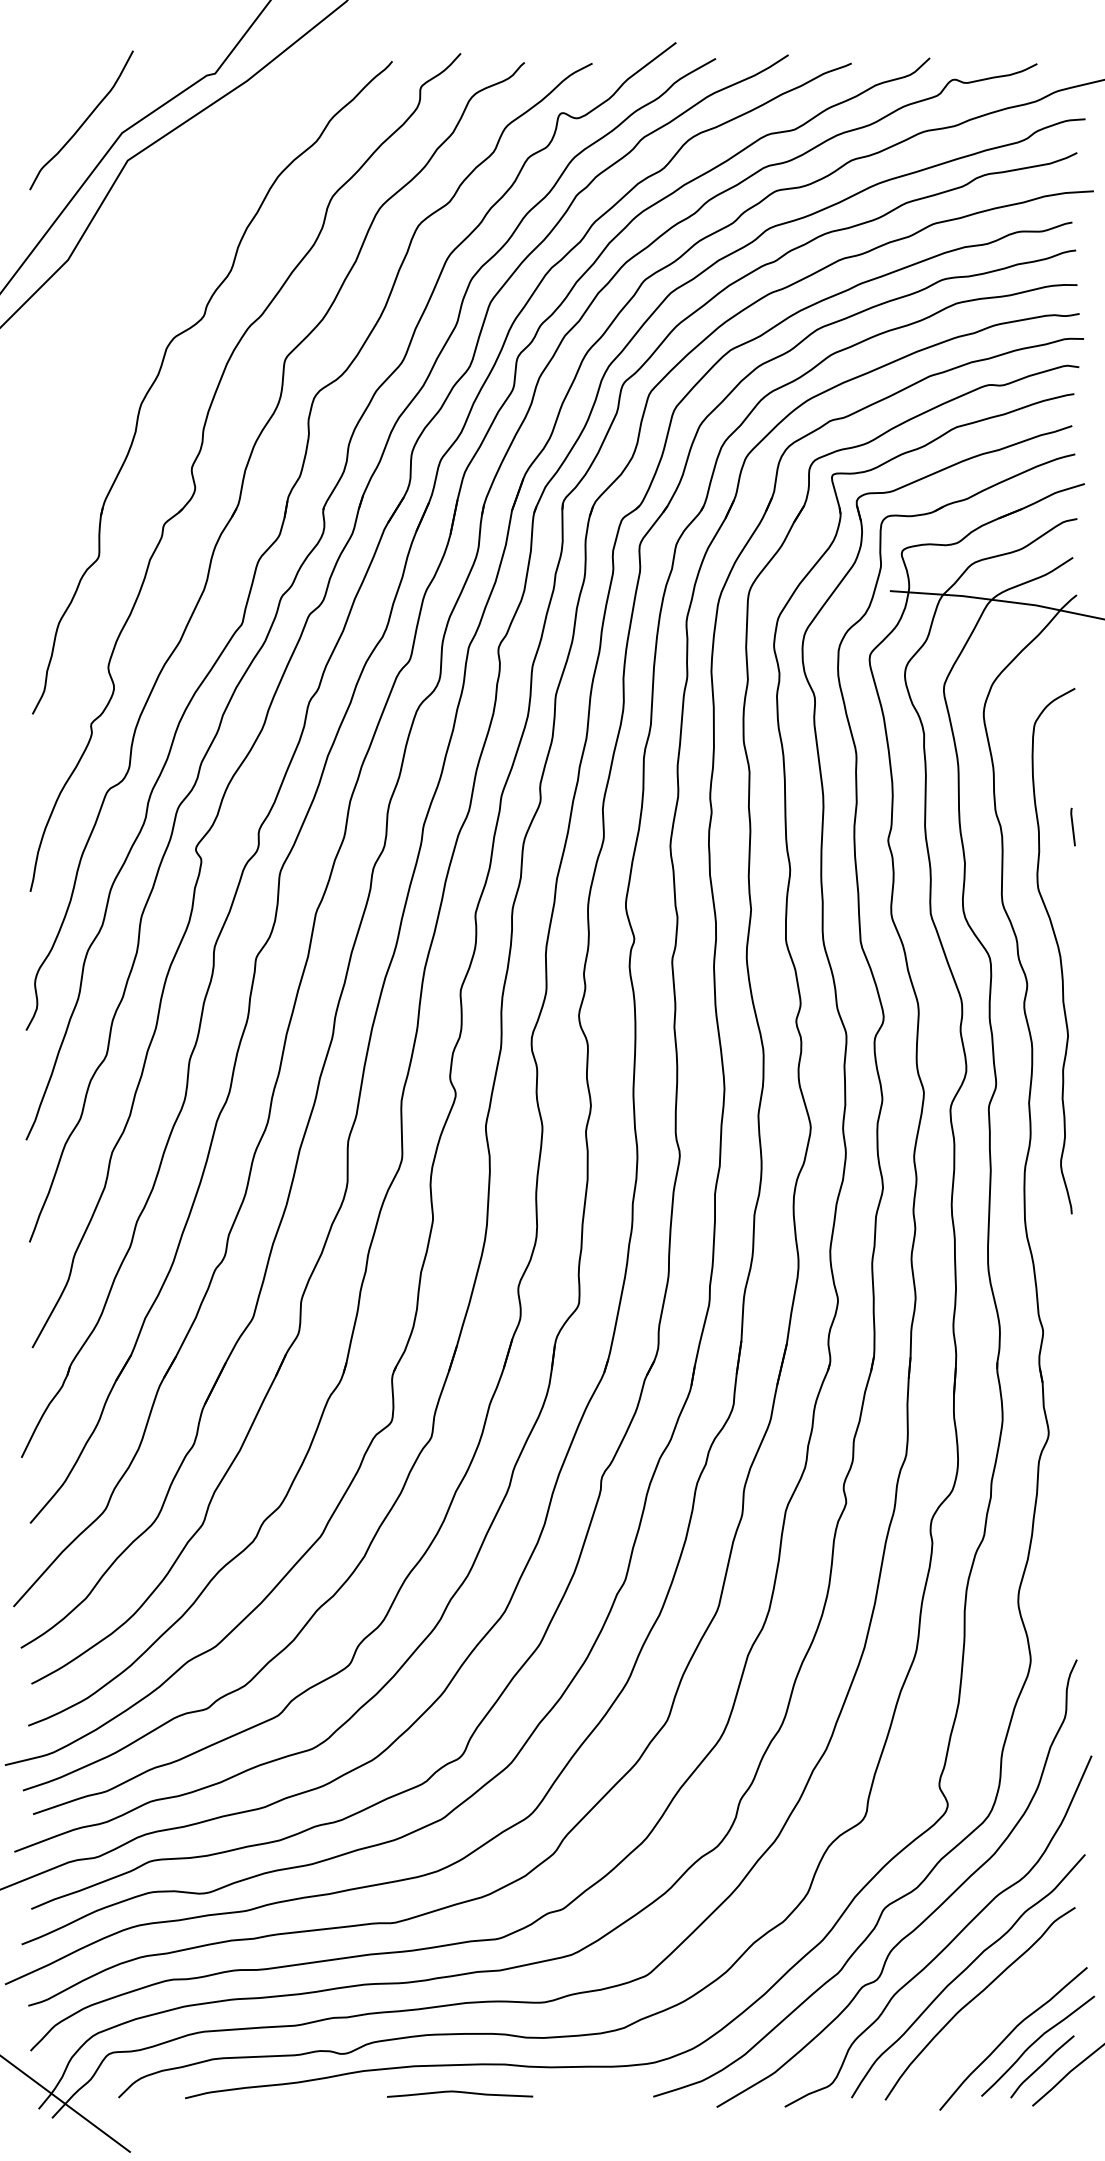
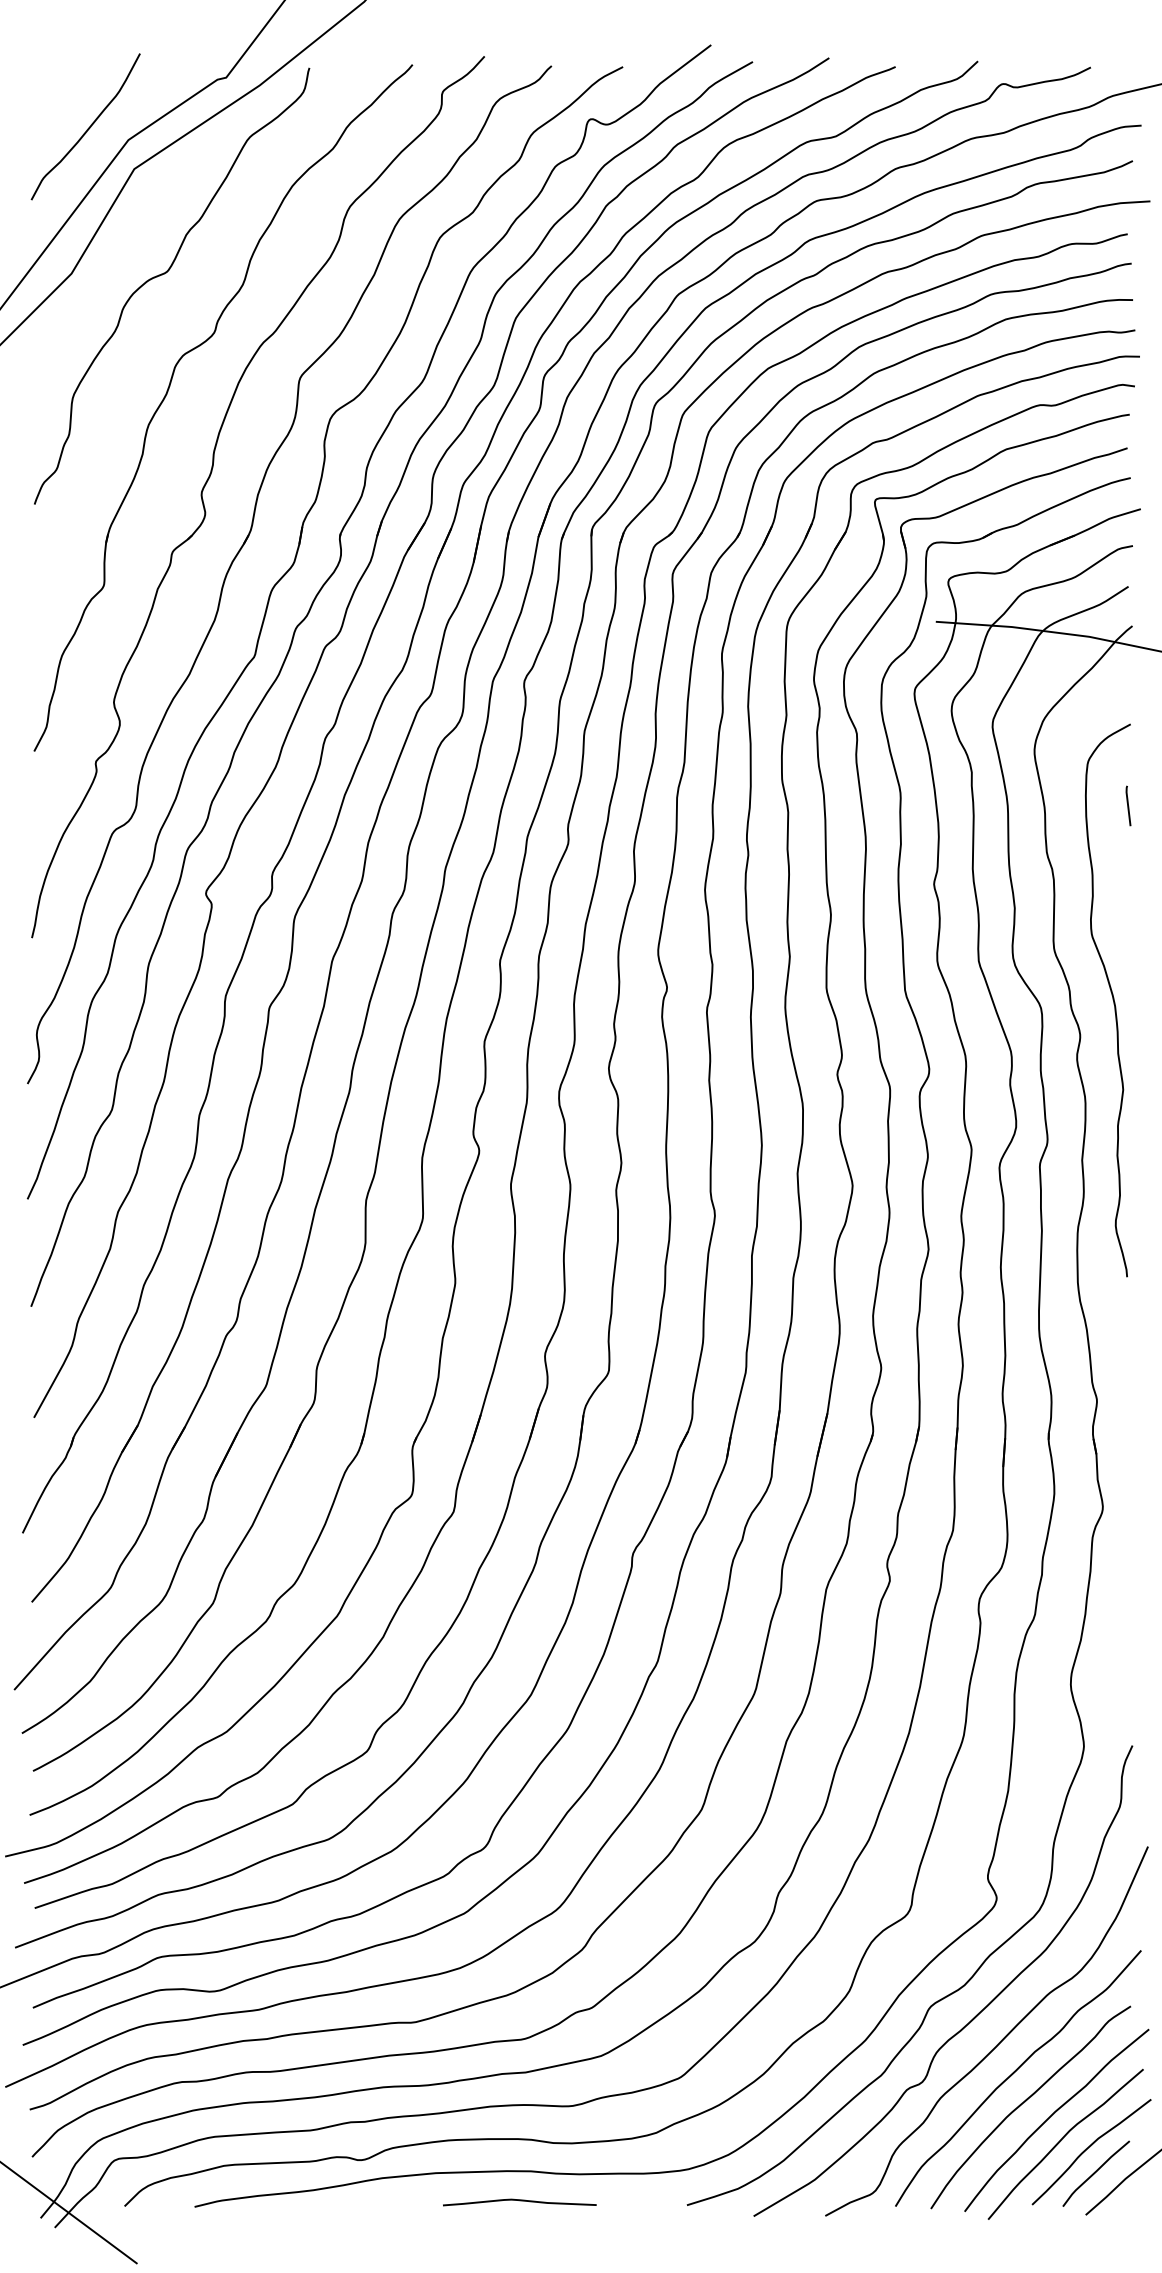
curve: (158, 259) -> (166, 273), added
line: (1073, 826) -> (1128, 805), moved
curve: (1000, 2011) -> (1052, 2115), added
curve: (459, 2093) -> (519, 2201), moved

